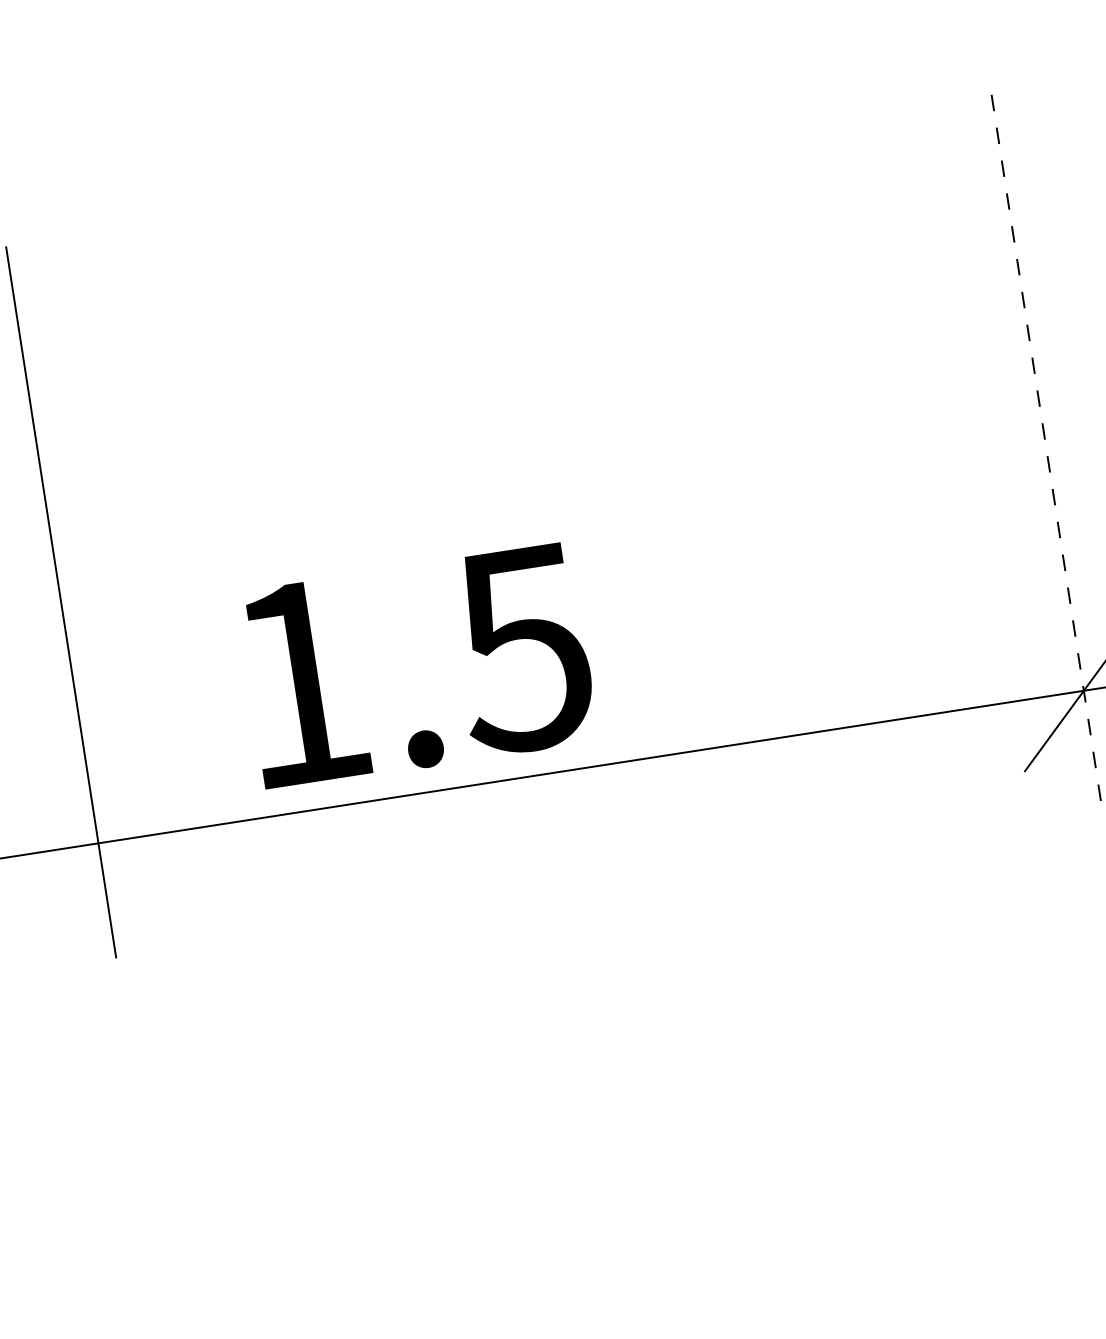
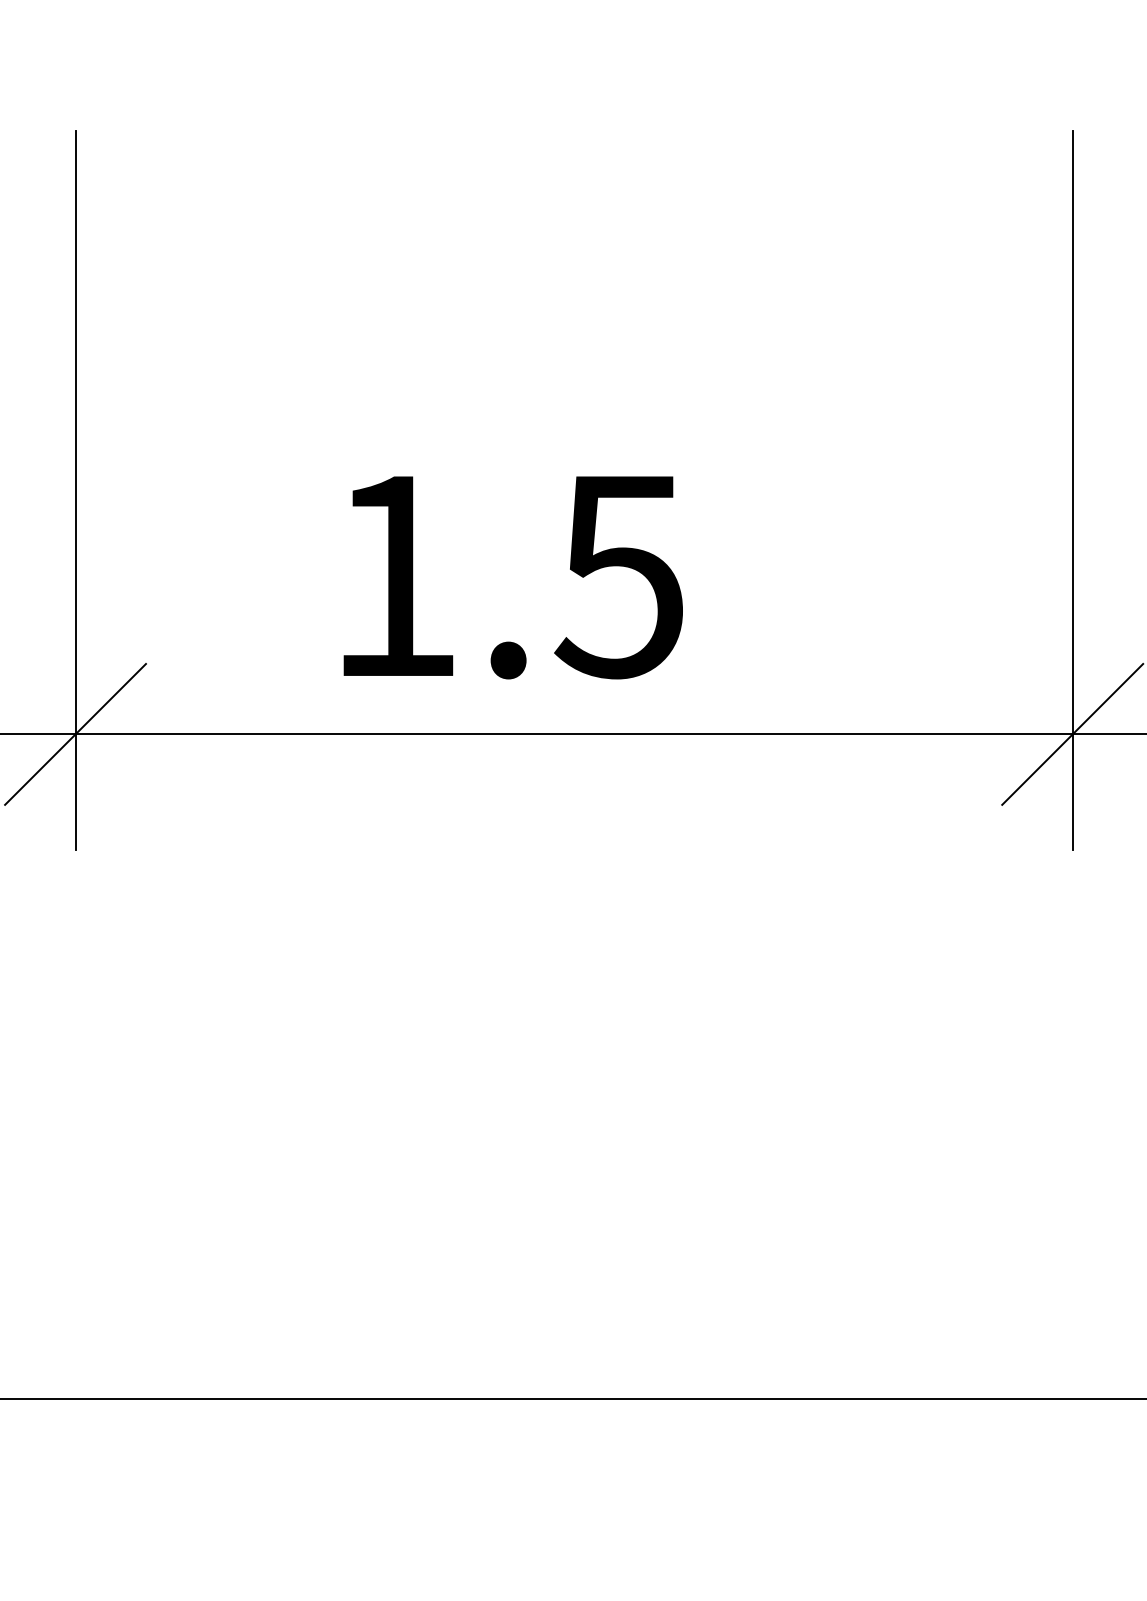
line: (1046, 450) -> (1072, 491), dashed -> solid
text: (417, 666) -> (512, 577), moved
line: (98, 842) -> (75, 733), added

